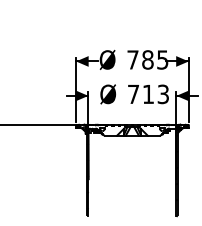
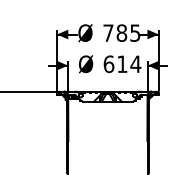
text: (148, 94) -> (122, 64), 713 -> 614

